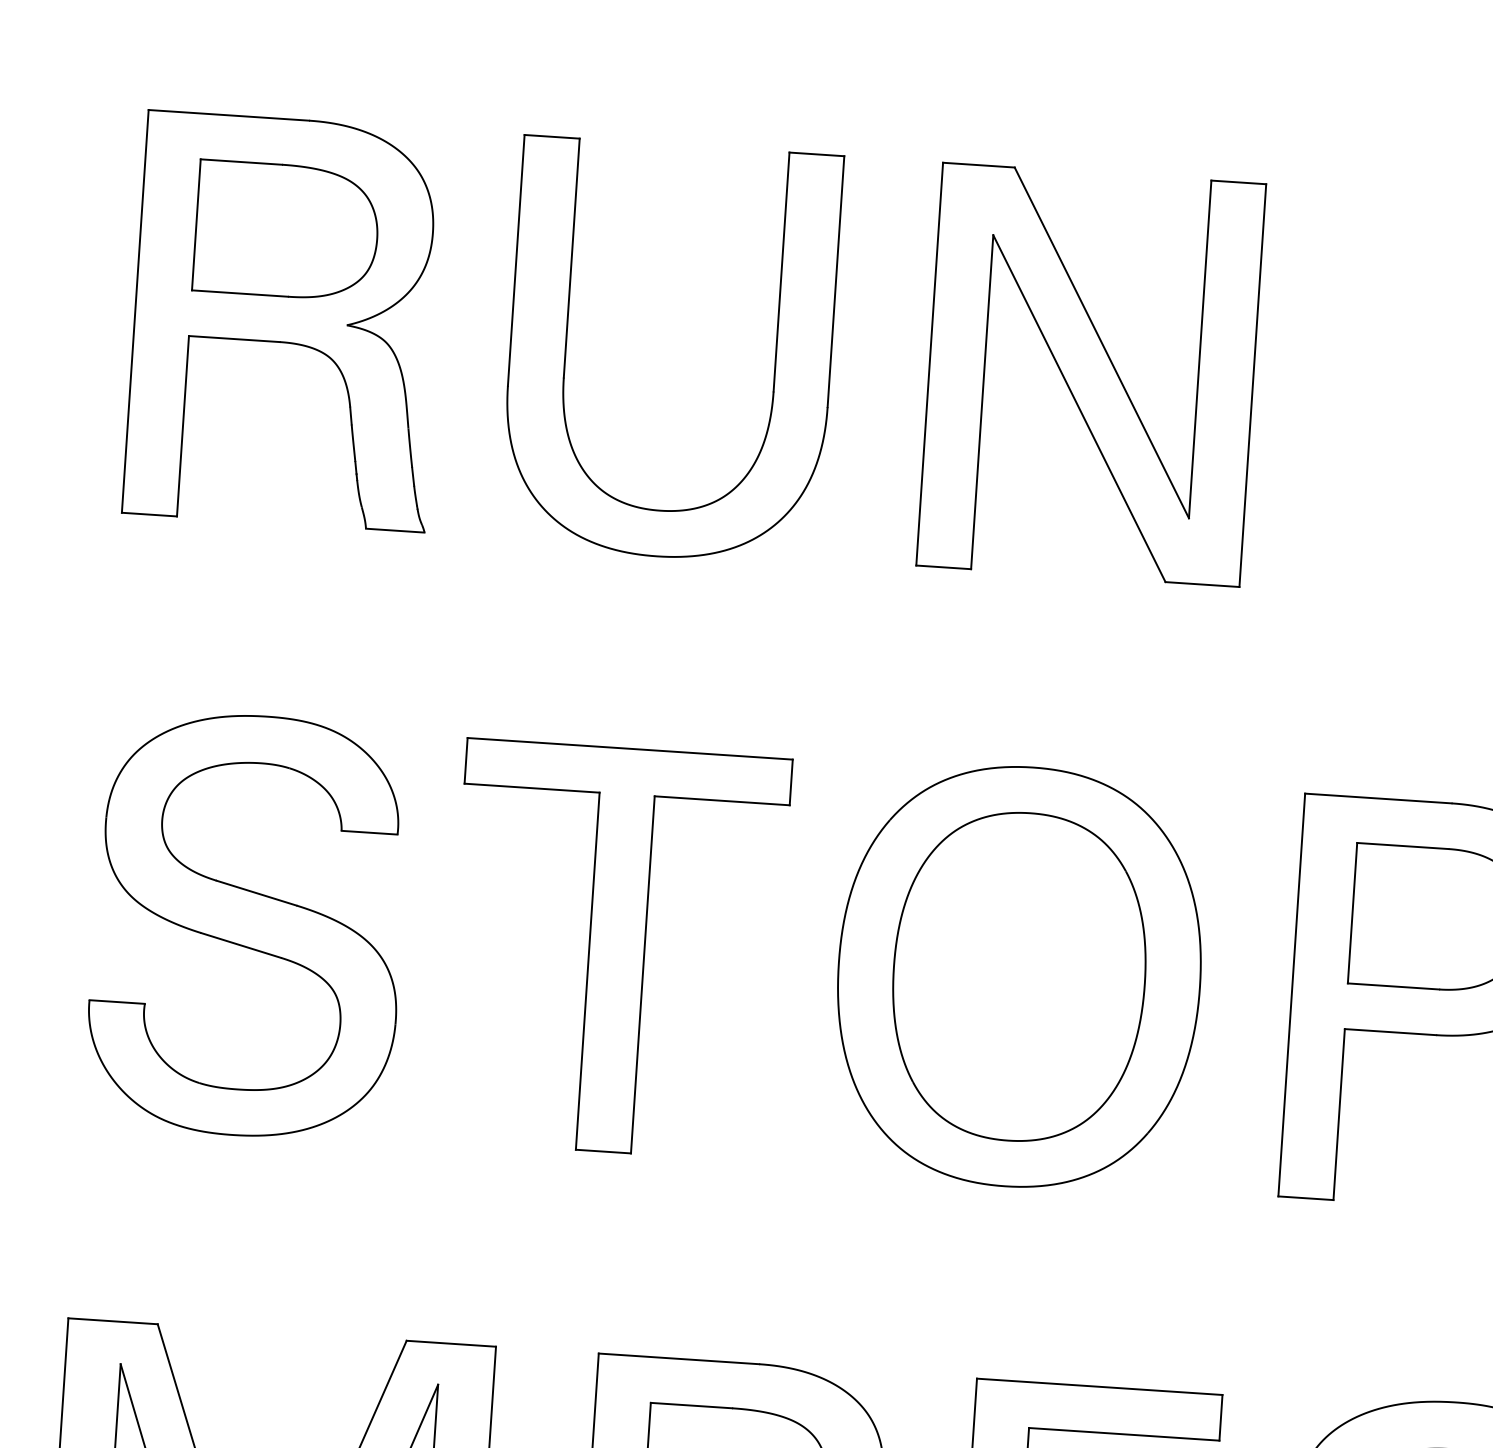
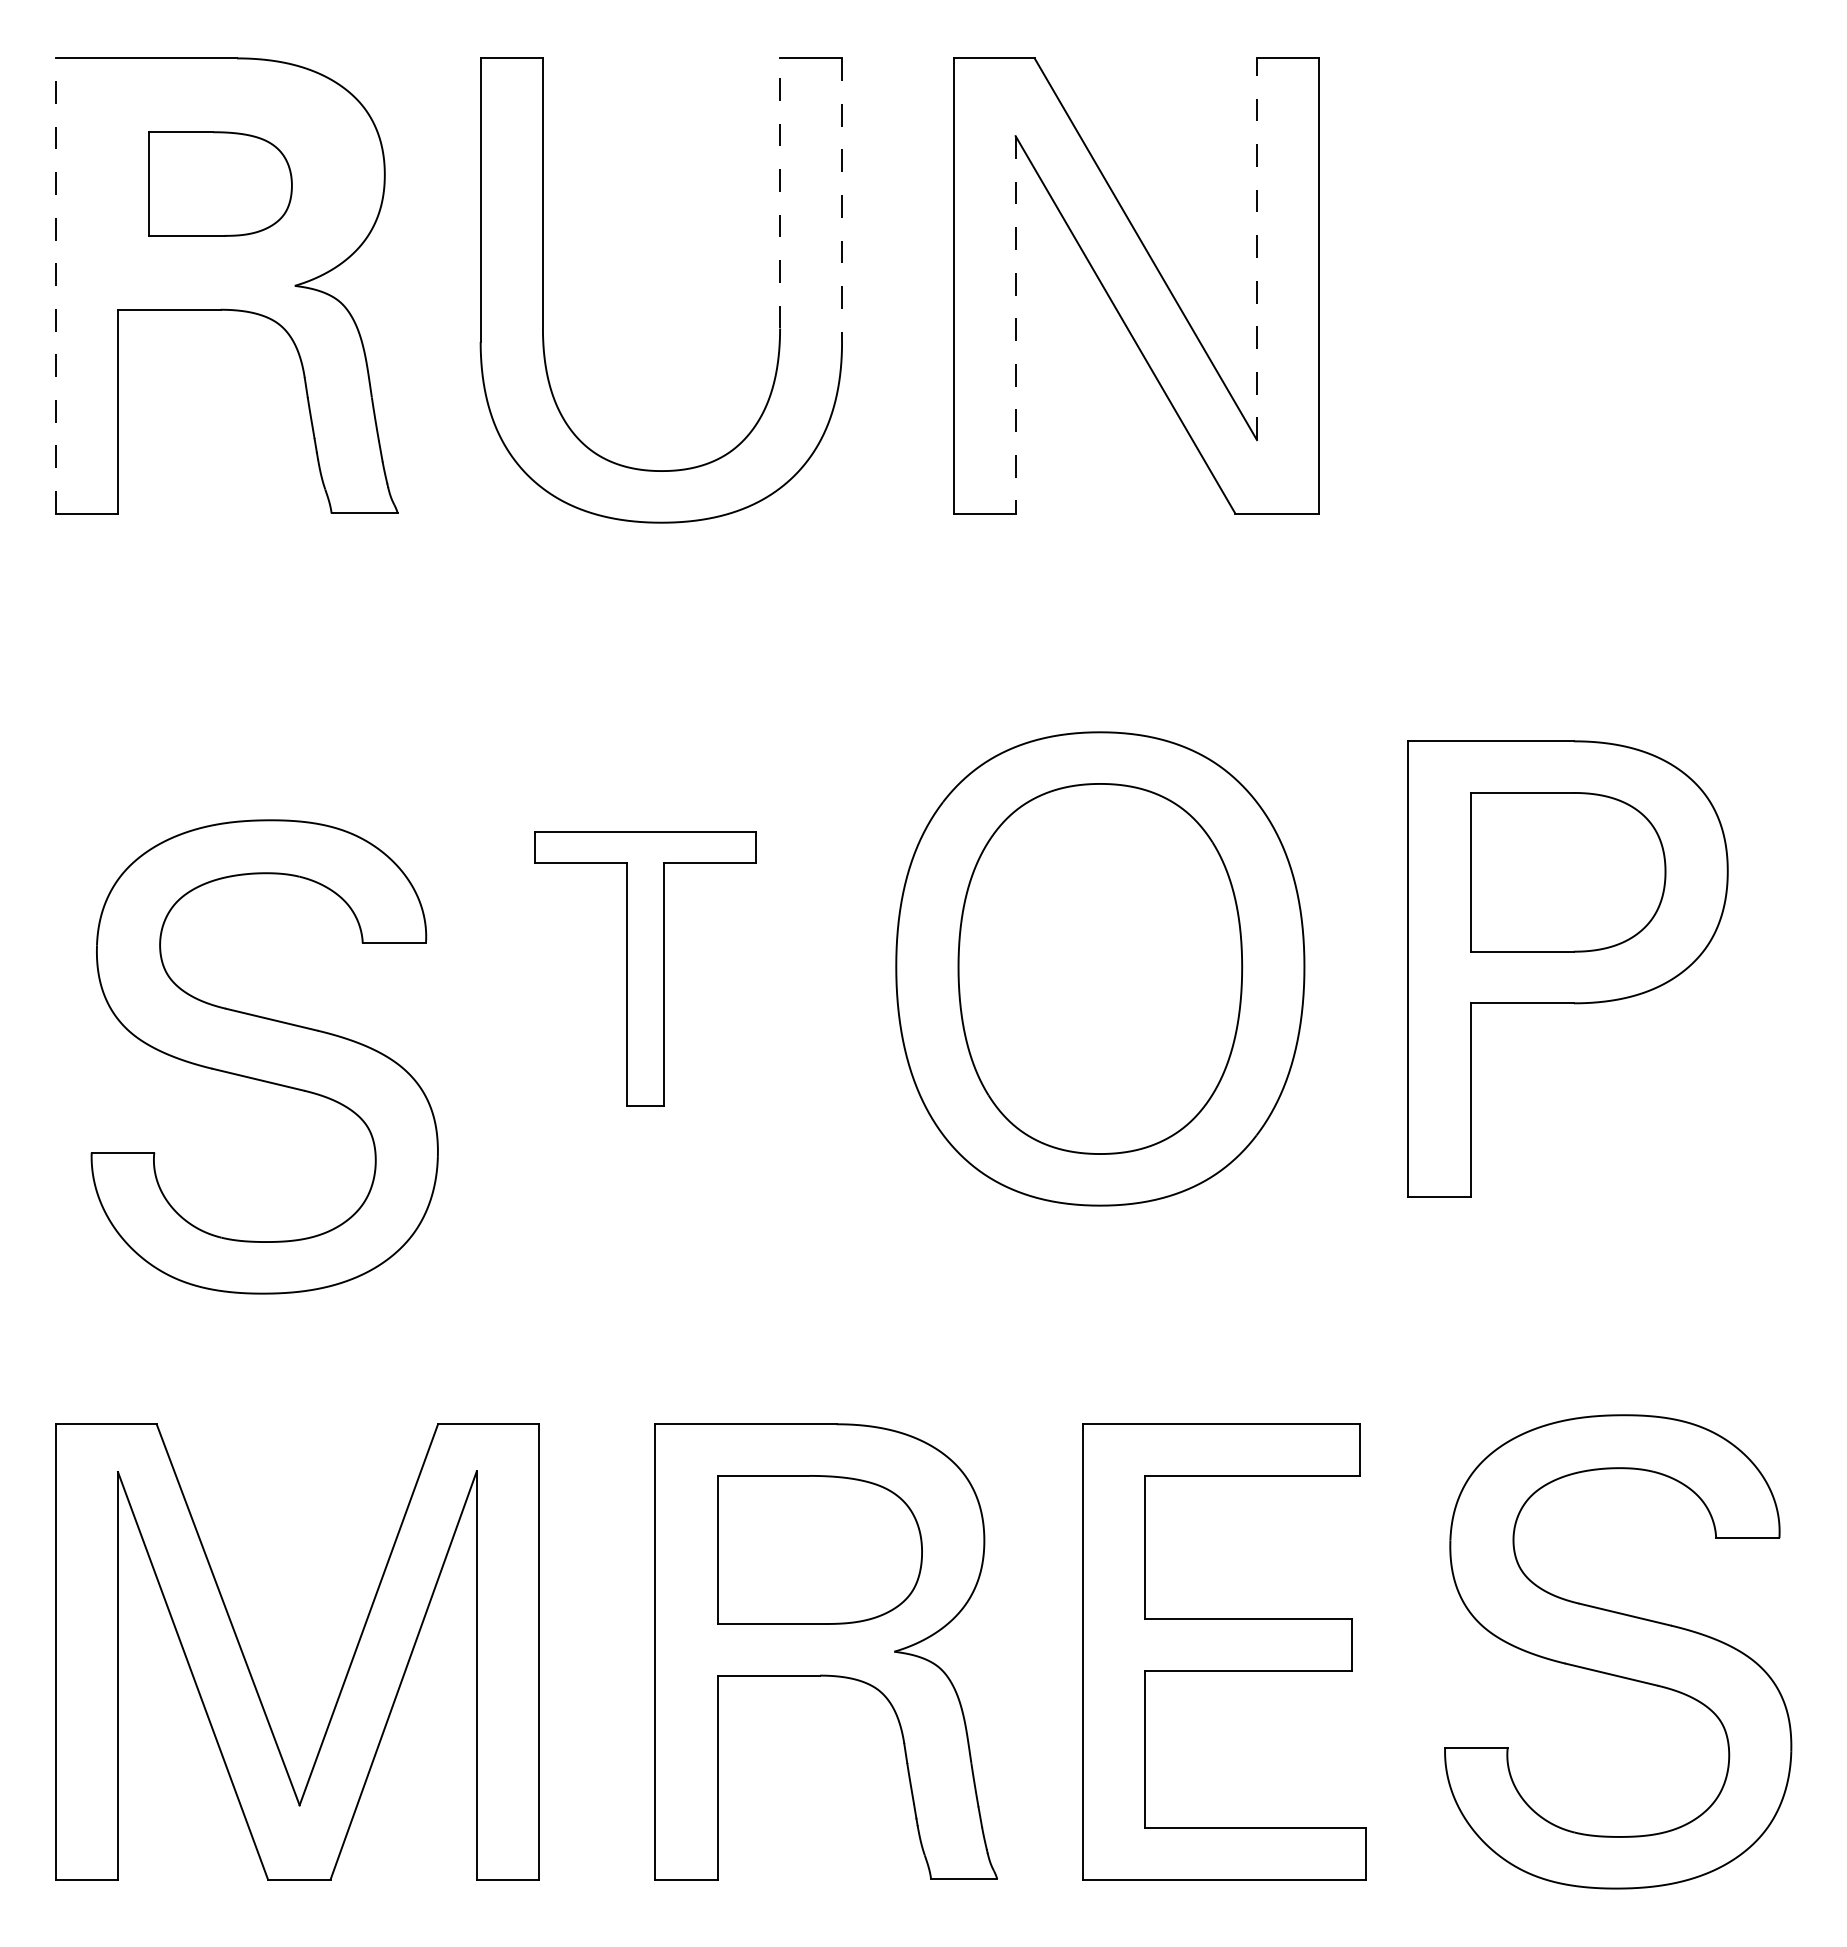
part: (287, 230) -> (220, 183), size x0.7
line: (781, 271) -> (780, 192), solid -> dashed
line: (836, 281) -> (842, 200), solid -> dashed
line: (135, 311) -> (55, 286), solid -> dashed
line: (1200, 349) -> (1257, 249), solid -> dashed
line: (982, 401) -> (1015, 324), solid -> dashed
part: (248, 925) -> (264, 1056), moved
part: (616, 949) -> (645, 968), size x0.6

